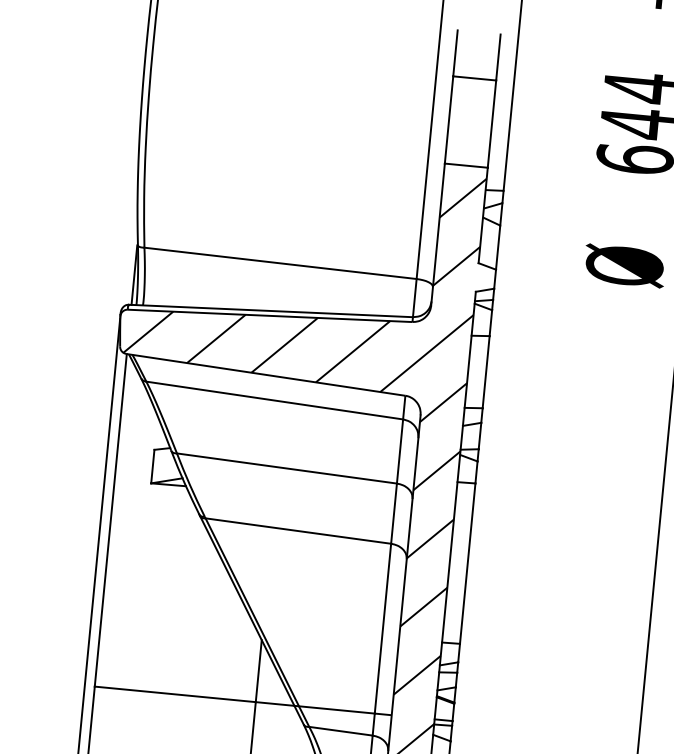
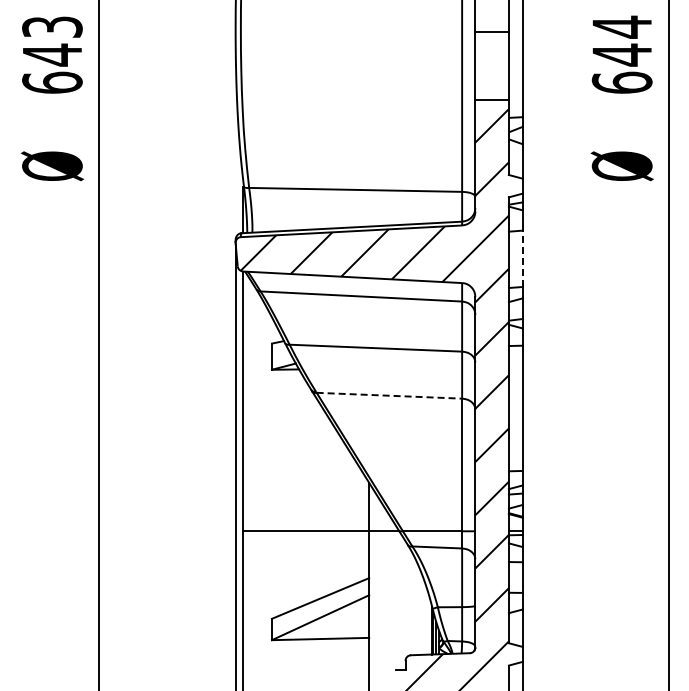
line: (485, 371) -> (522, 258), solid -> dashed
line: (298, 530) -> (389, 395), solid -> dashed

